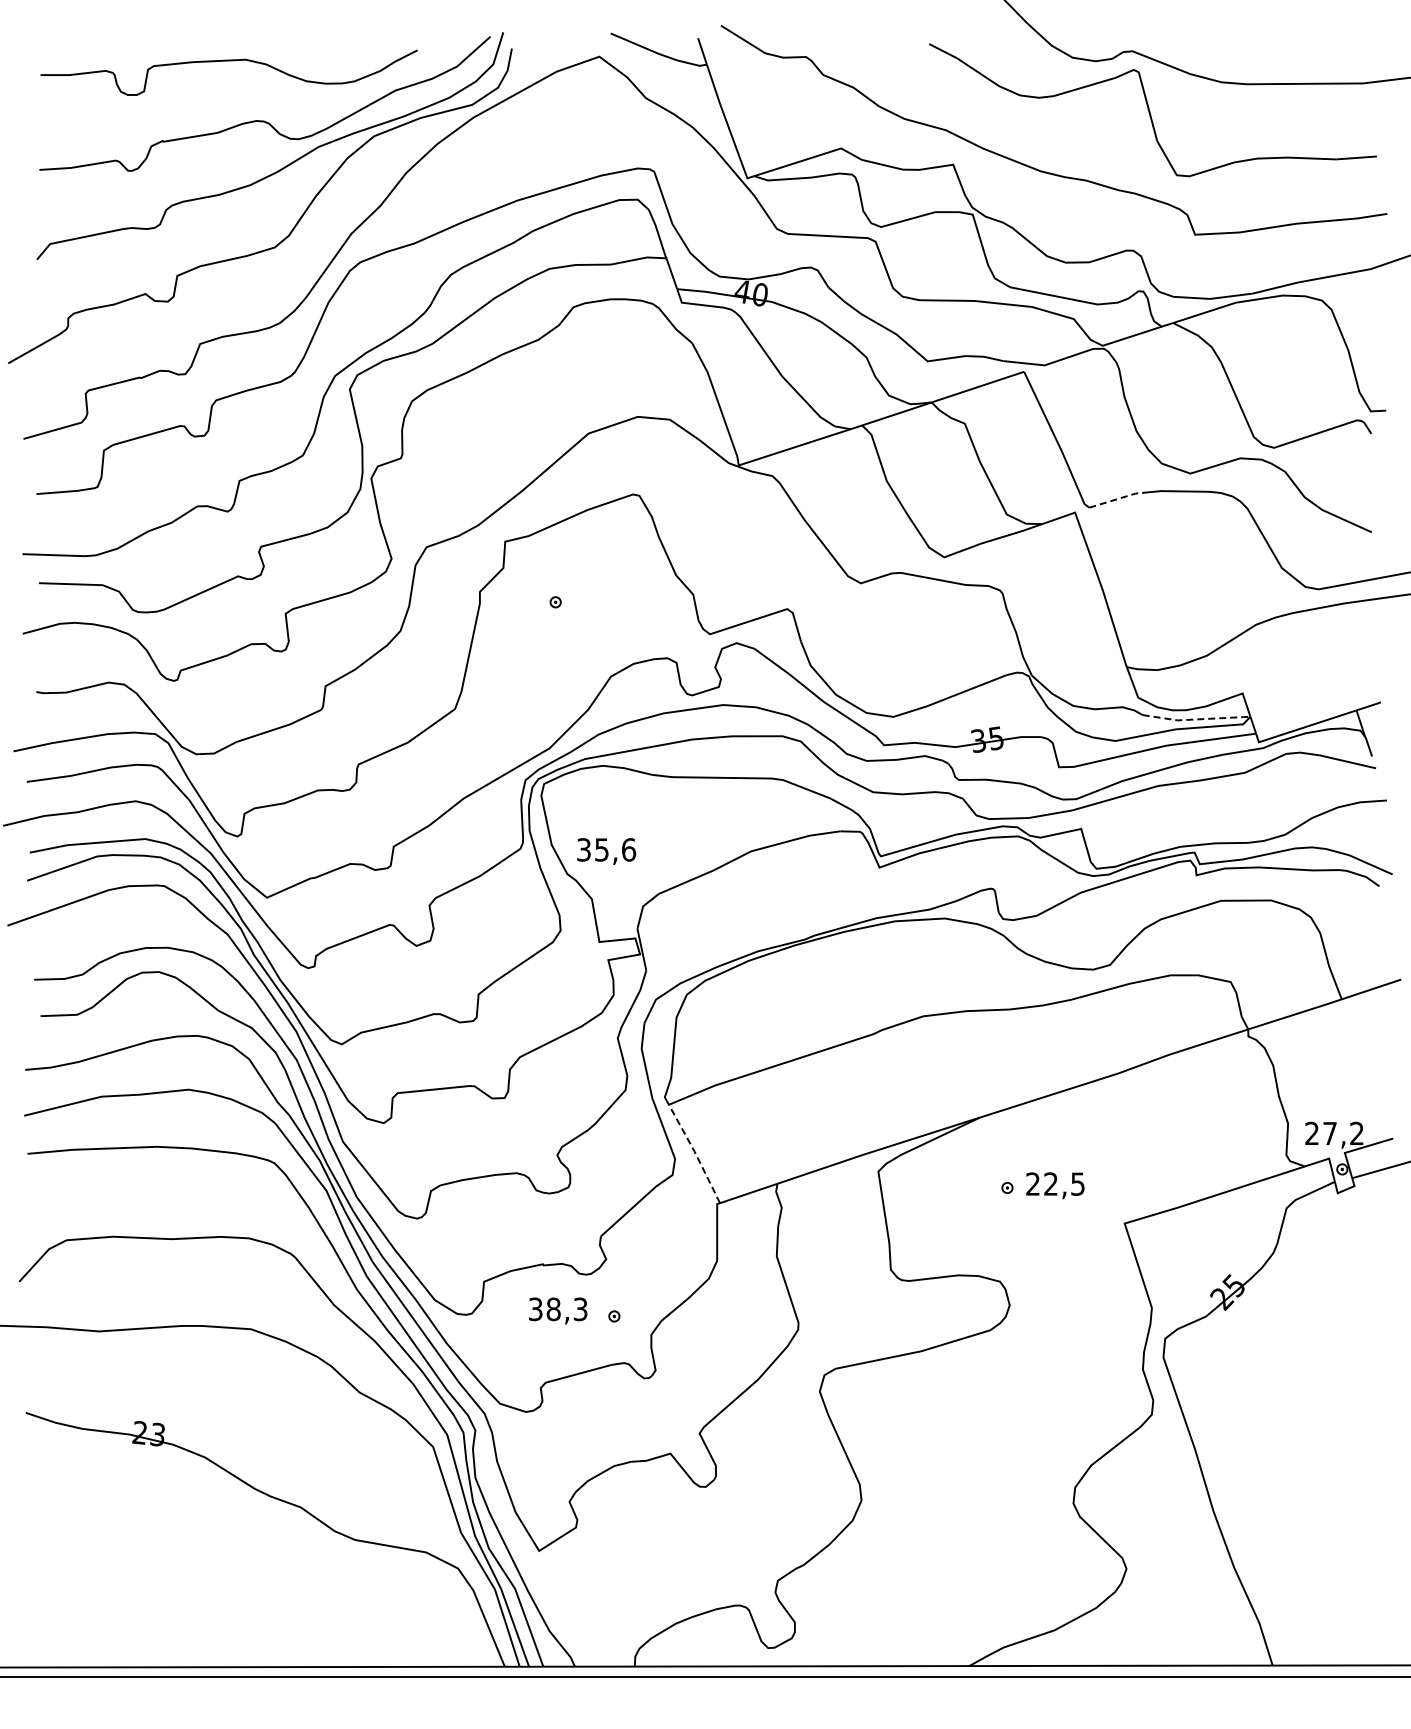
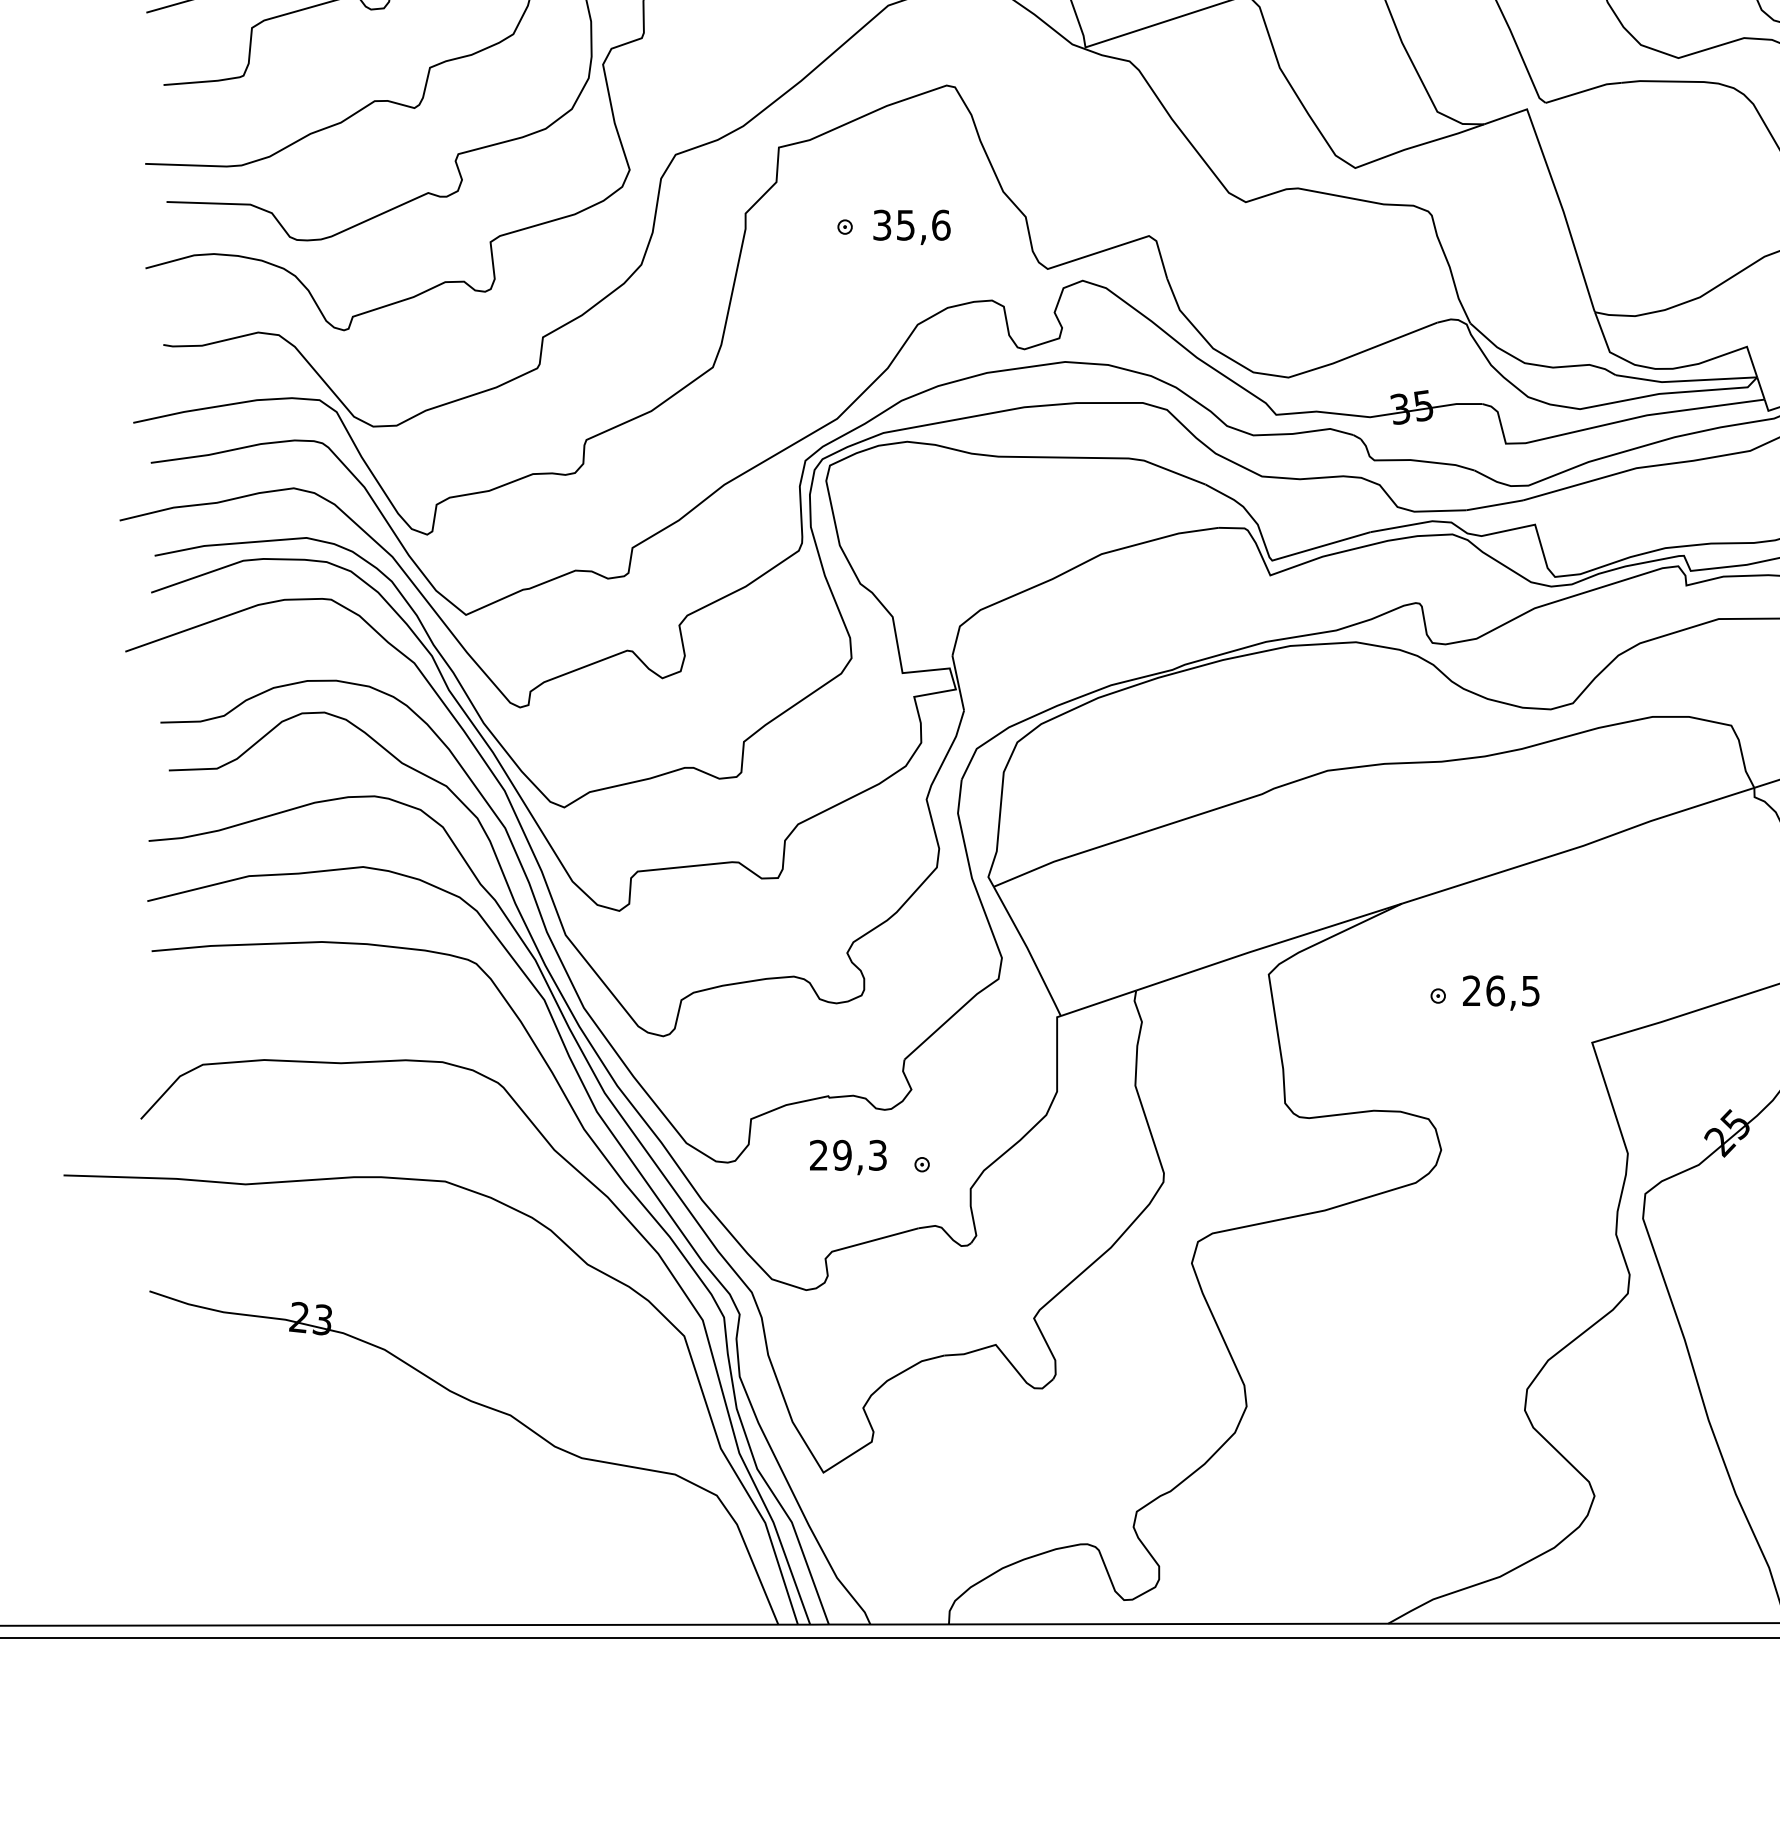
line: (1118, 498) -> (1584, 90), dashed -> solid
line: (1196, 719) -> (1686, 380), dashed -> solid
text: (606, 851) -> (911, 227), moved
line: (695, 1153) -> (1028, 950), dashed -> solid
text: (1051, 1183) -> (1496, 990), 22,5 -> 26,5
text: (544, 1309) -> (830, 1155), 38,3 -> 29,3

